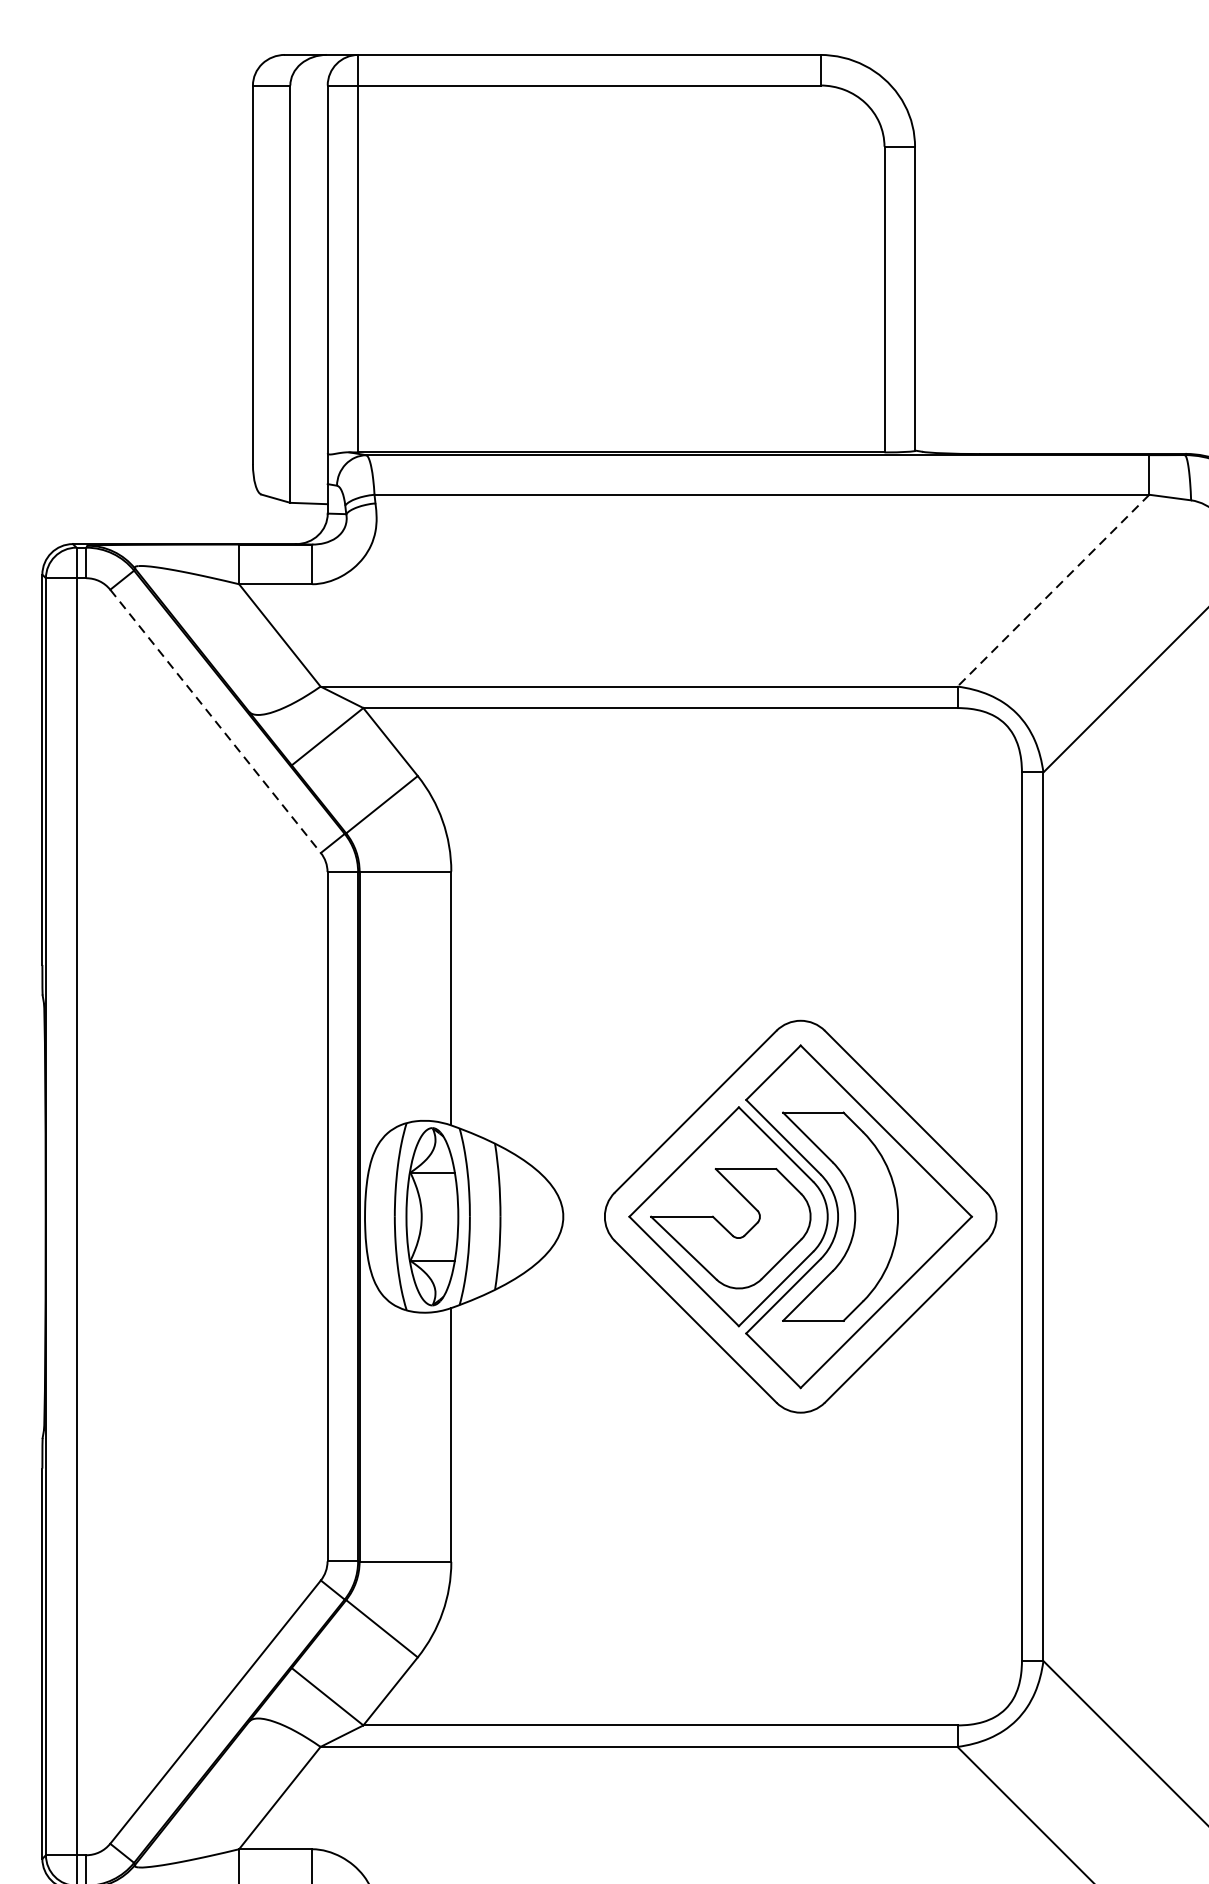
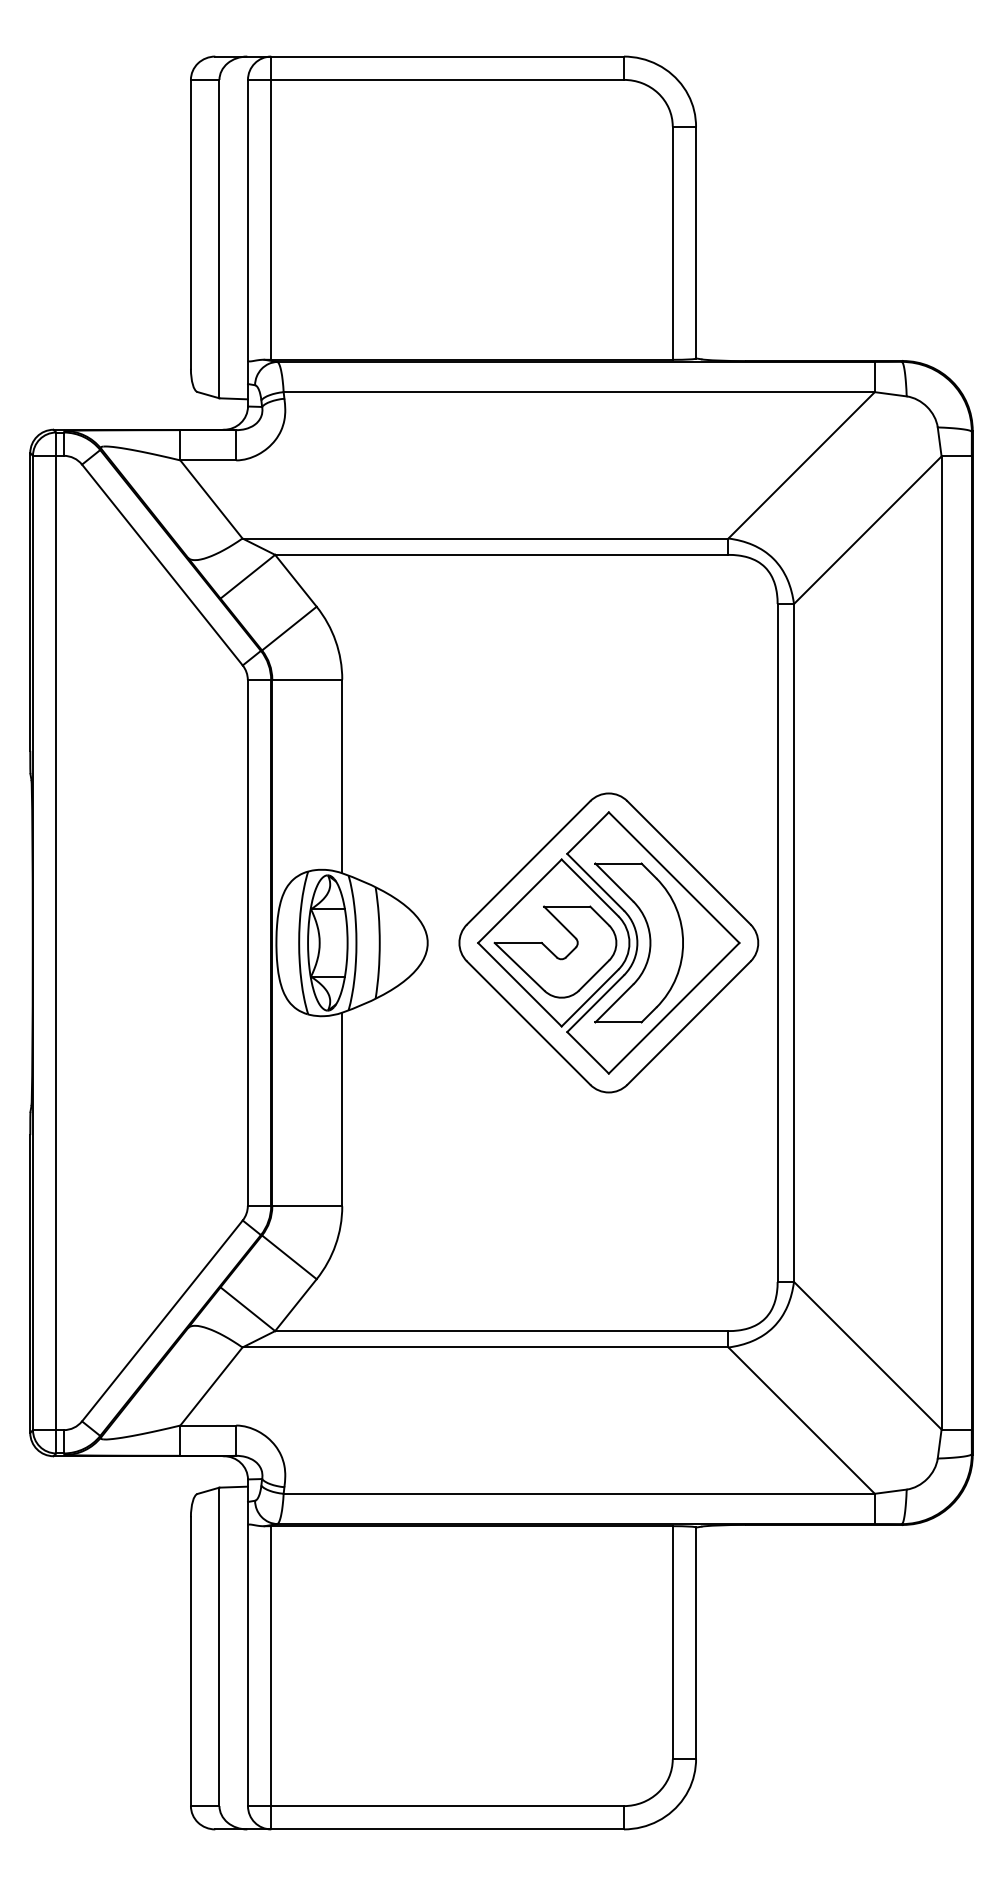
line: (1053, 590) -> (801, 465), dashed -> solid
line: (215, 721) -> (162, 565), dashed -> solid

